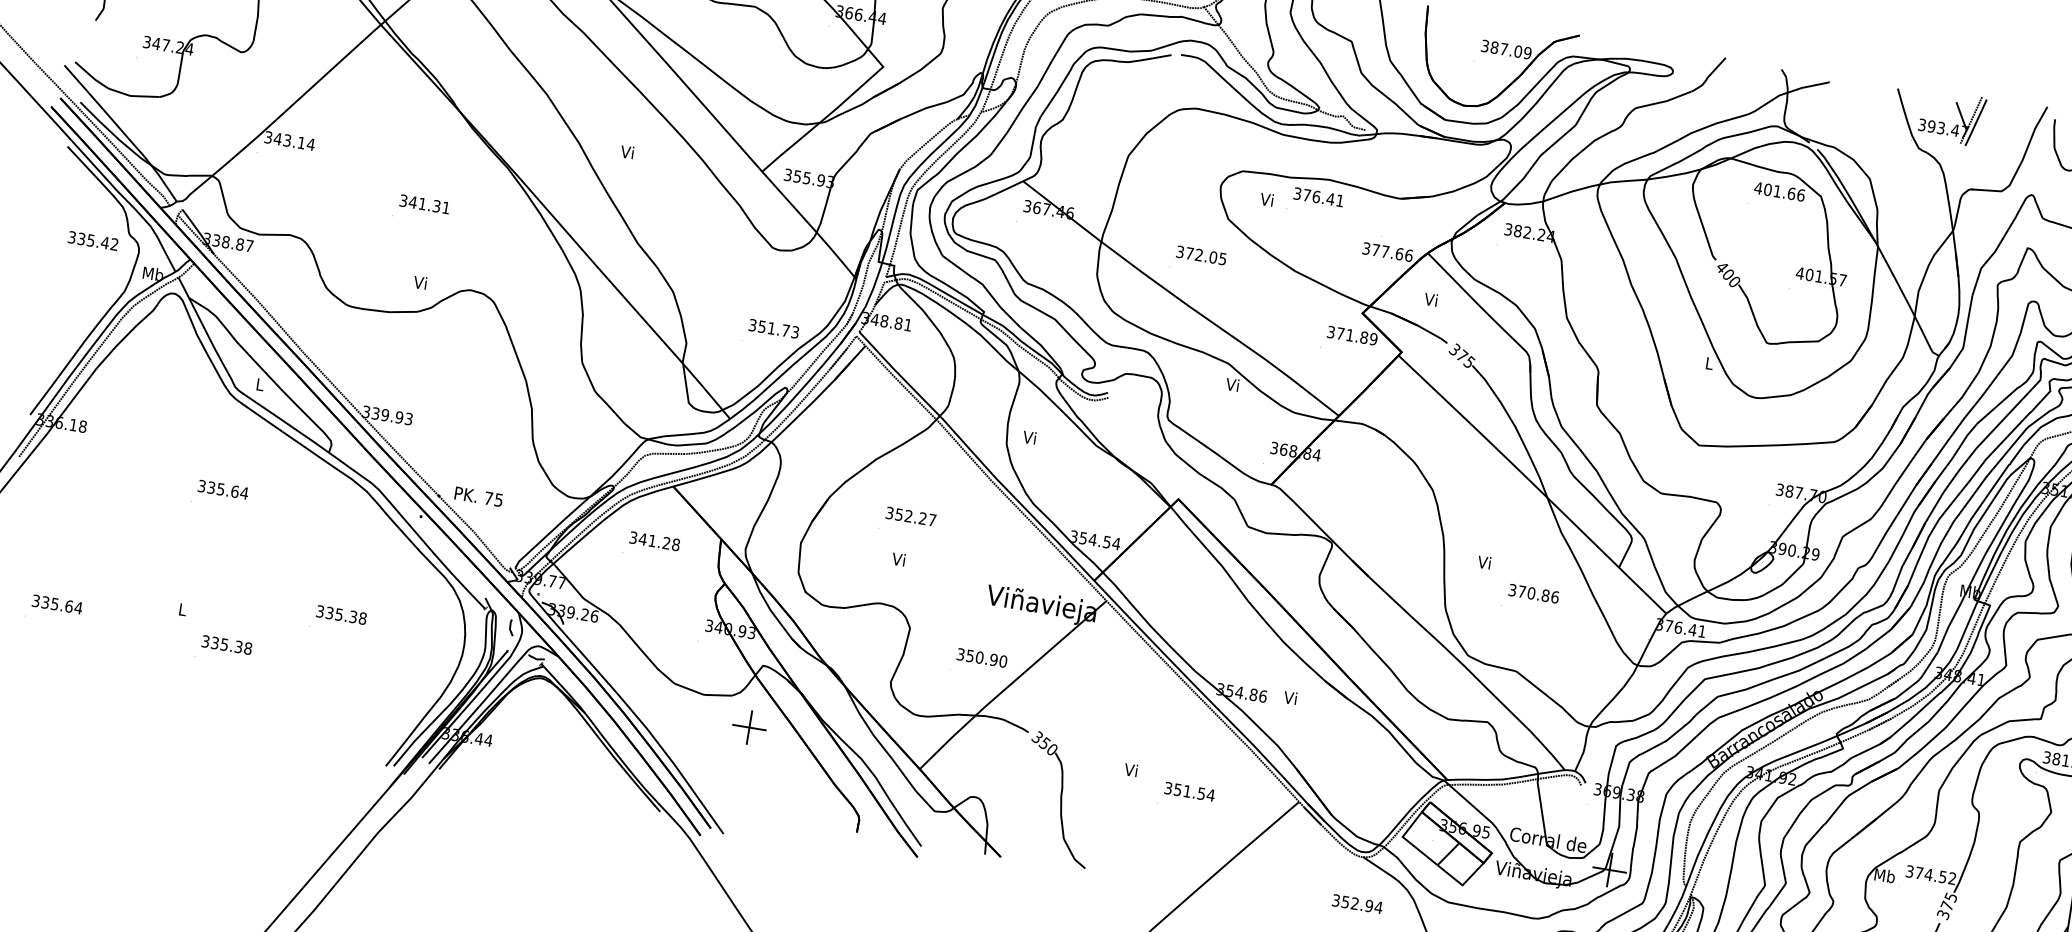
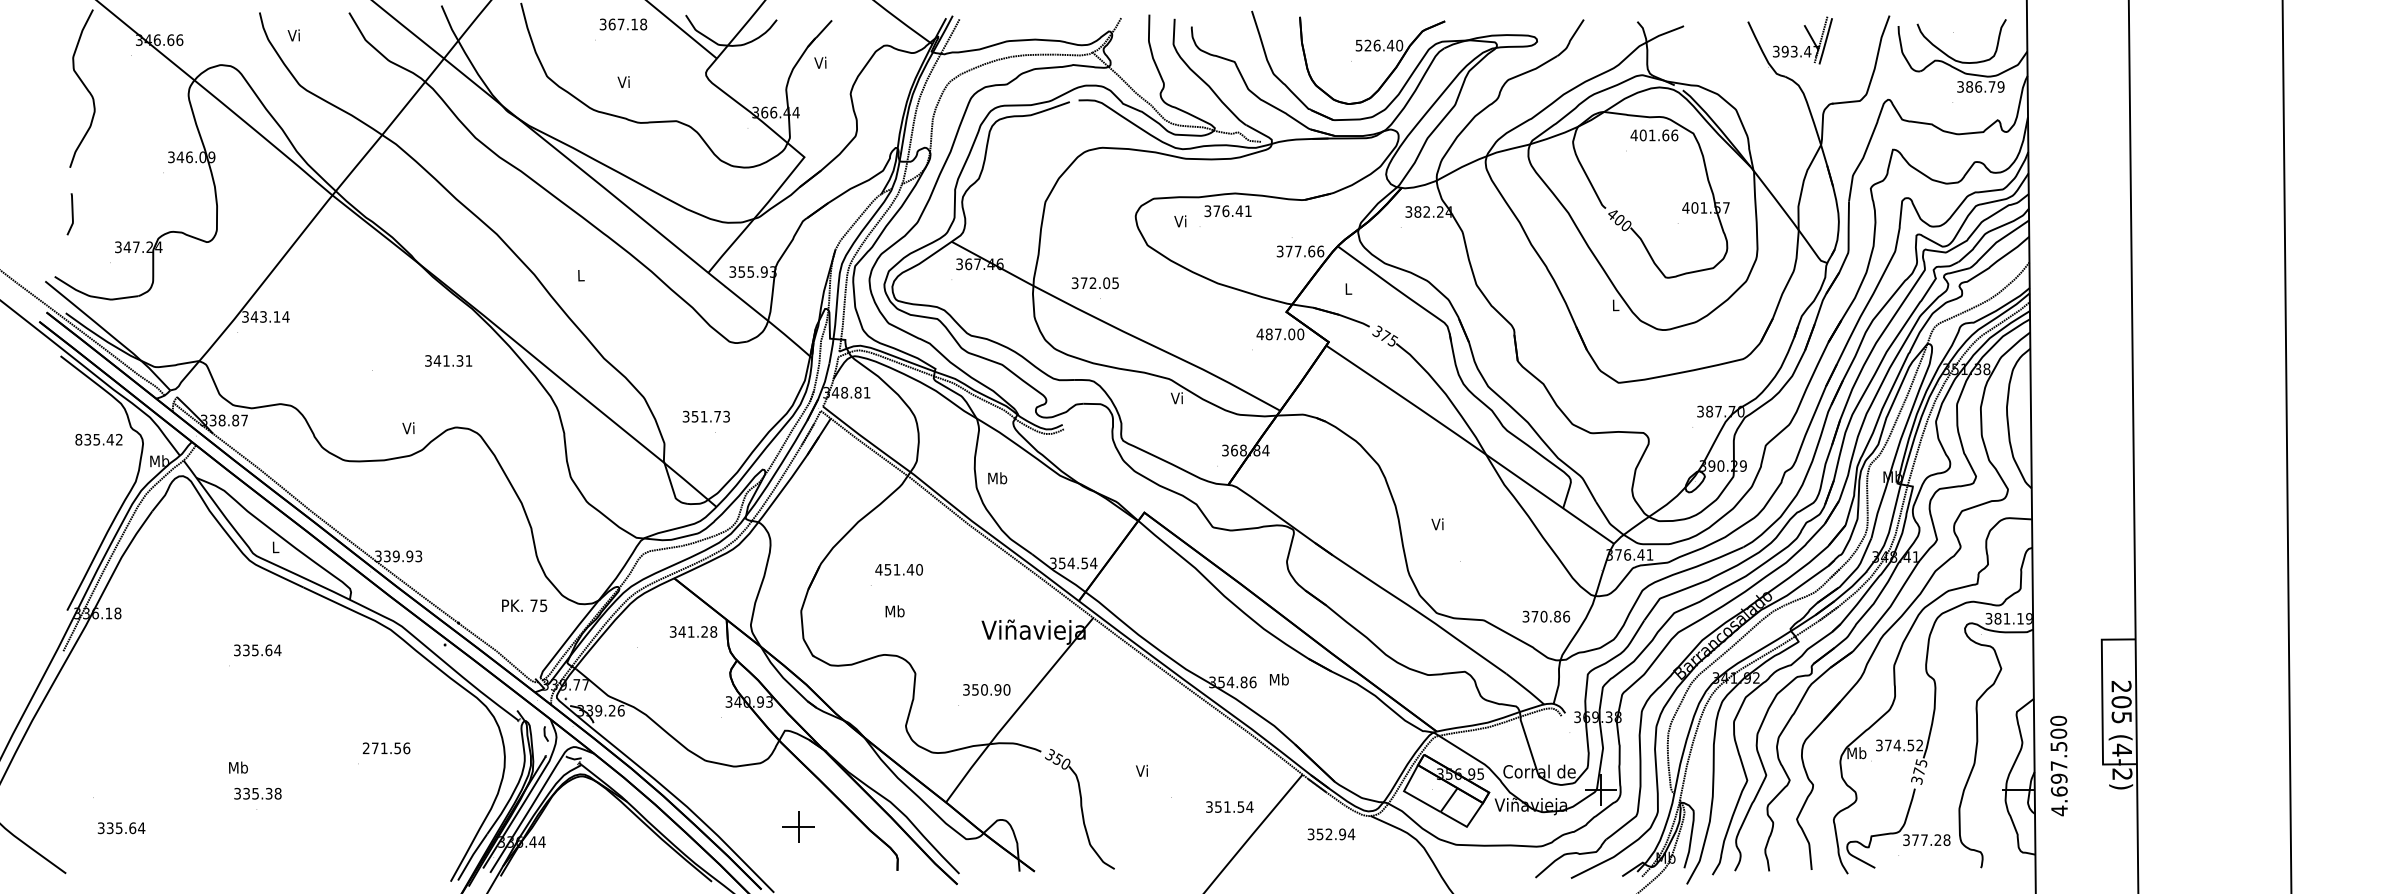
text: (1506, 49) -> (1379, 45), 387.09 -> 526.40
text: (627, 152) -> (580, 275), Vi -> L
text: (424, 203) -> (448, 360), moved
text: (71, 237) -> (78, 439), 335.42 -> 835.42
text: (1200, 255) -> (1094, 283), moved
text: (1430, 299) -> (1347, 288), Vi -> L
text: (773, 328) -> (705, 416), moved
text: (1352, 335) -> (1280, 334), 371.89 -> 487.00
text: (1030, 437) -> (997, 478), Vi -> Mb
text: (478, 496) -> (524, 605), moved
text: (910, 516) -> (898, 569), 352.27 -> 451.40
text: (654, 540) -> (693, 631), moved
text: (898, 559) -> (894, 611), Vi -> Mb
text: (1534, 593) -> (1546, 616), moved
text: (57, 604) -> (121, 828), moved
text: (182, 609) -> (238, 767), L -> Mb
text: (341, 615) -> (386, 748), 335.38 -> 271.56
text: (226, 644) -> (257, 793), moved
text: (1290, 697) -> (1278, 679), Vi -> Mb
part: (749, 726) -> (798, 826), moved
text: (1189, 791) -> (1229, 806), moved
text: (1357, 904) -> (1331, 834), moved

